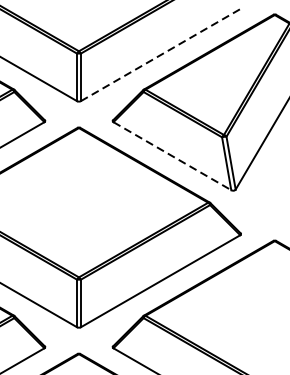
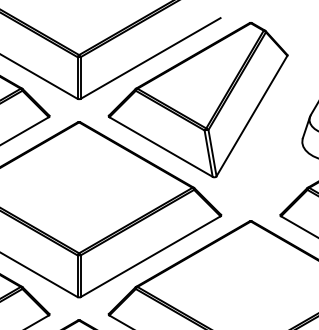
line: (160, 55) -> (150, 58), dashed -> solid
line: (172, 156) -> (161, 147), dashed -> solid

